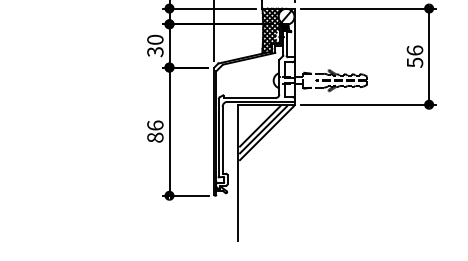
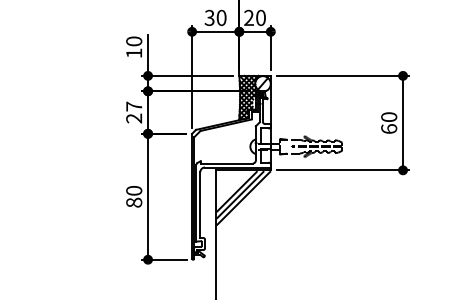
text: (155, 45) -> (134, 112), 30 -> 27
text: (415, 57) -> (389, 123), 56 -> 60
text: (155, 125) -> (134, 190), 86 -> 80

